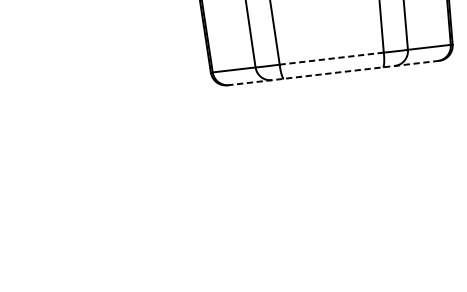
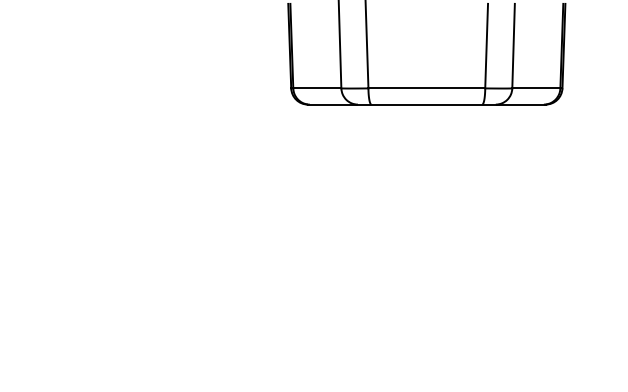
line: (331, 58) -> (426, 88), dashed -> solid
line: (333, 73) -> (426, 104), dashed -> solid

